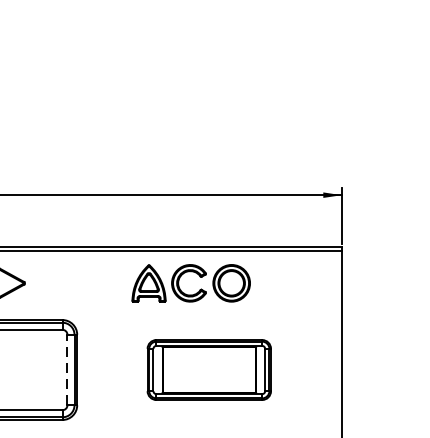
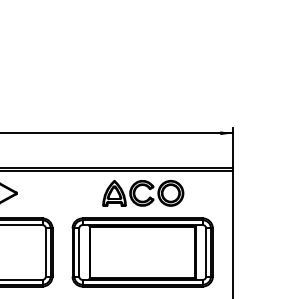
part: (198, 277) -> (148, 189), moved
line: (66, 370) -> (45, 252), dashed -> solid
part: (209, 370) -> (142, 252), size x1.67

